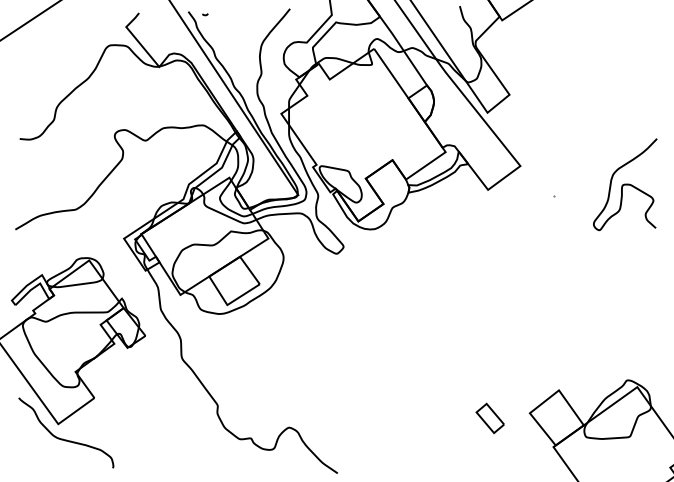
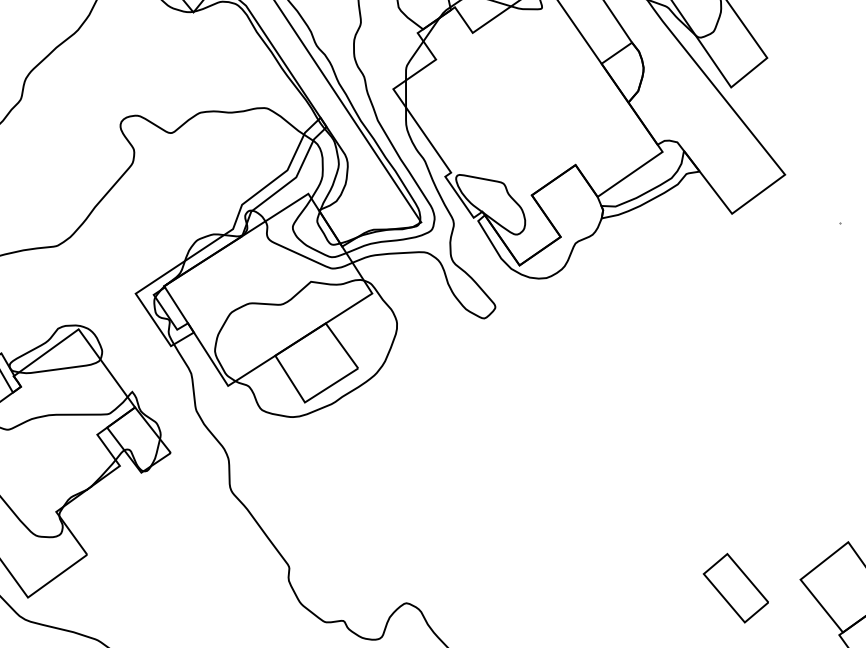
part: (489, 418) -> (734, 588), size x1.43

